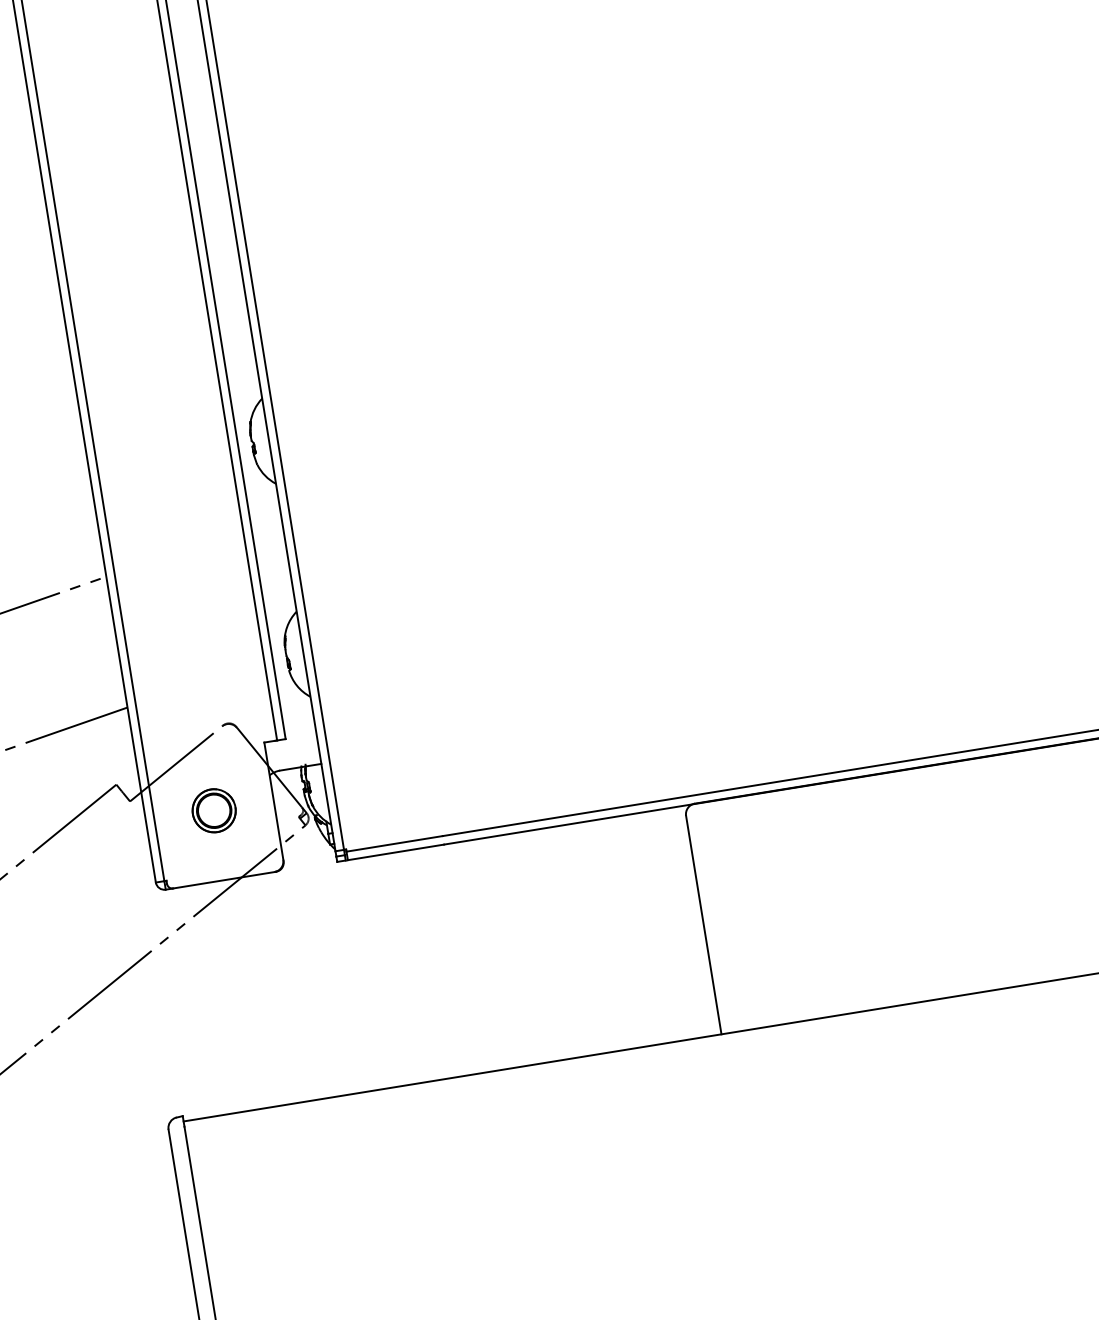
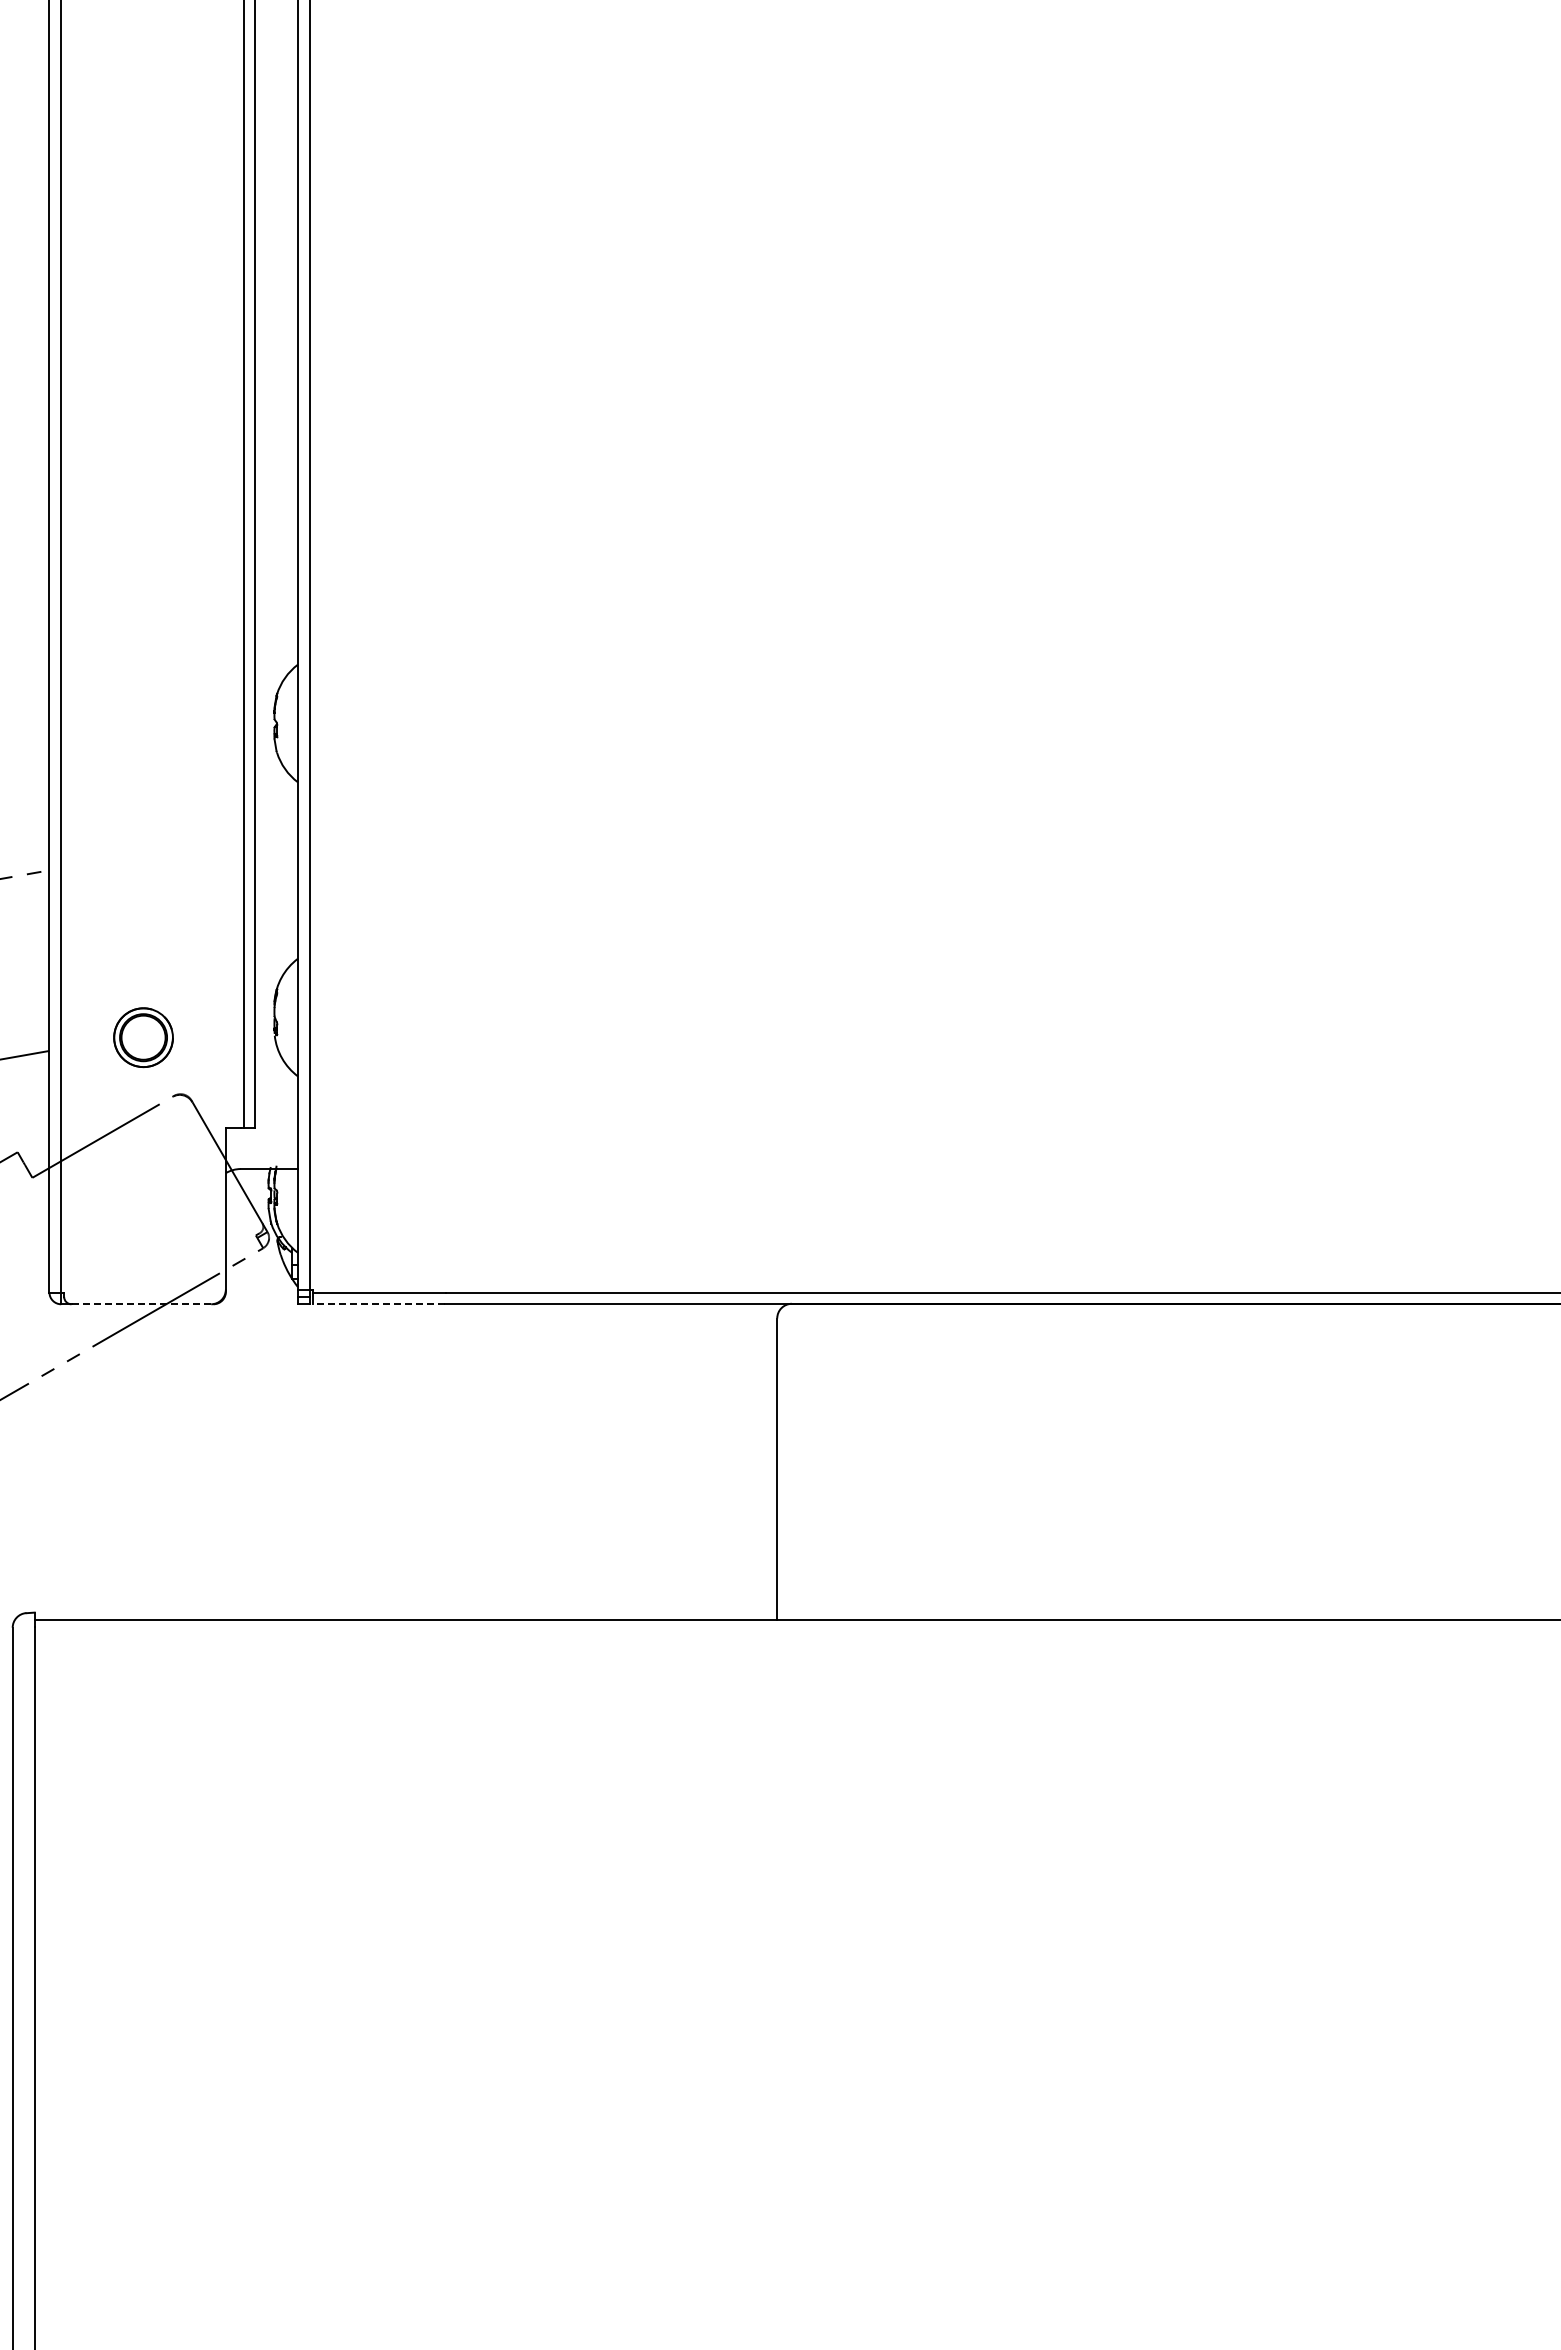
part: (214, 810) -> (143, 1037), moved
line: (395, 852) -> (378, 1304), solid -> dashed
line: (223, 880) -> (141, 1304), solid -> dashed

